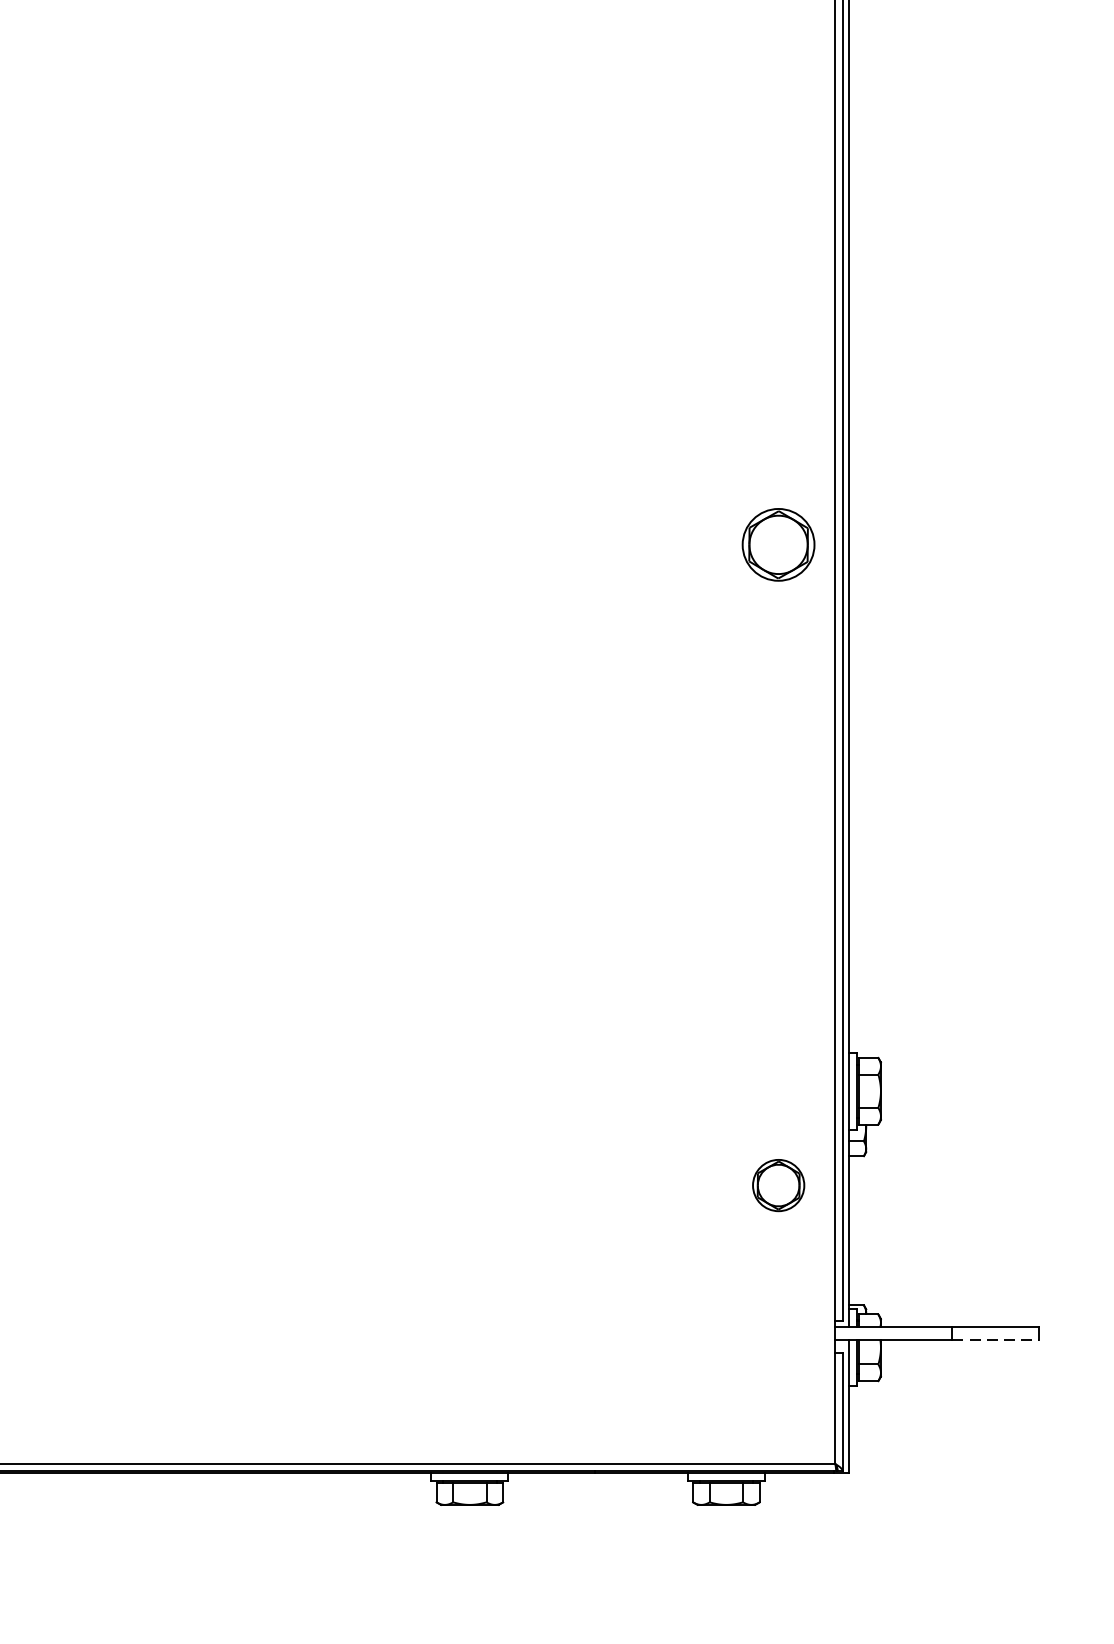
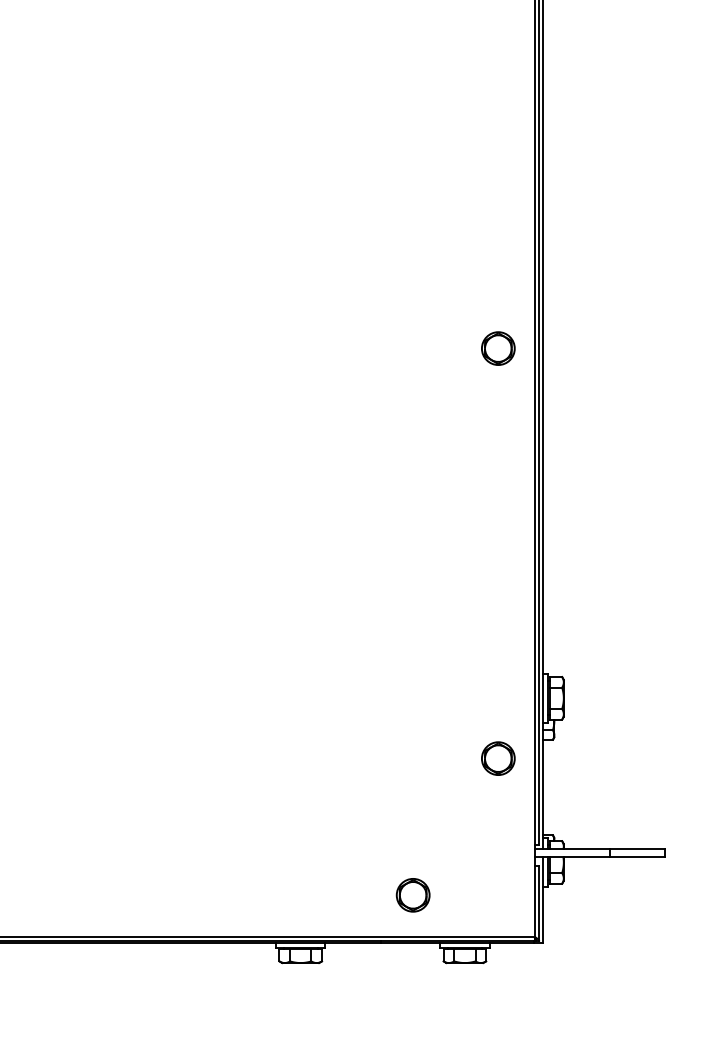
part: (778, 544) -> (498, 348), size x0.71
line: (996, 1340) -> (637, 857), dashed -> solid
part: (644, 1399) -> (412, 895), added

